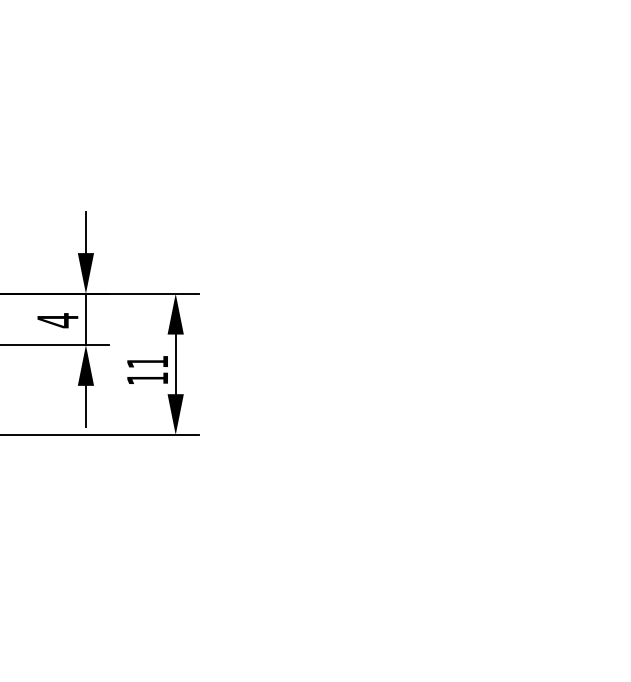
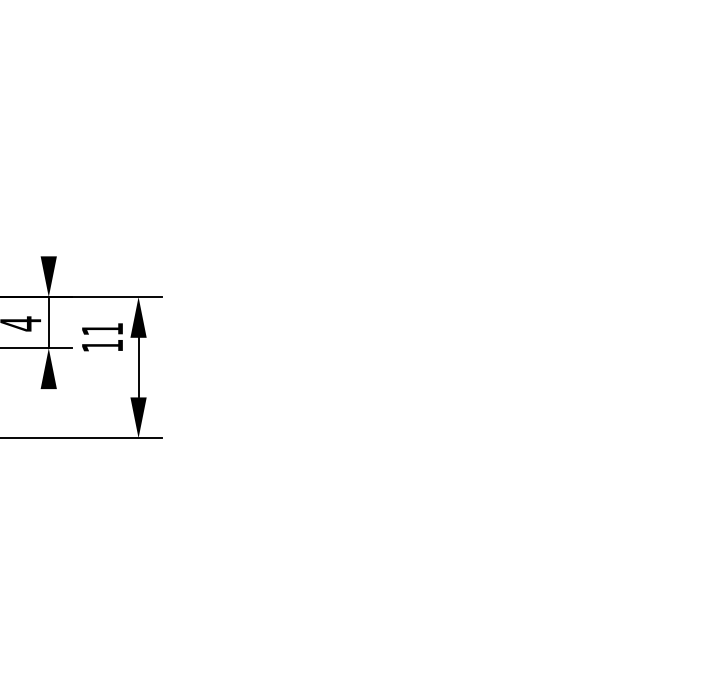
line: (85, 232) -> (48, 235), removed
text: (147, 370) -> (102, 337), moved
line: (85, 406) -> (48, 409), removed

